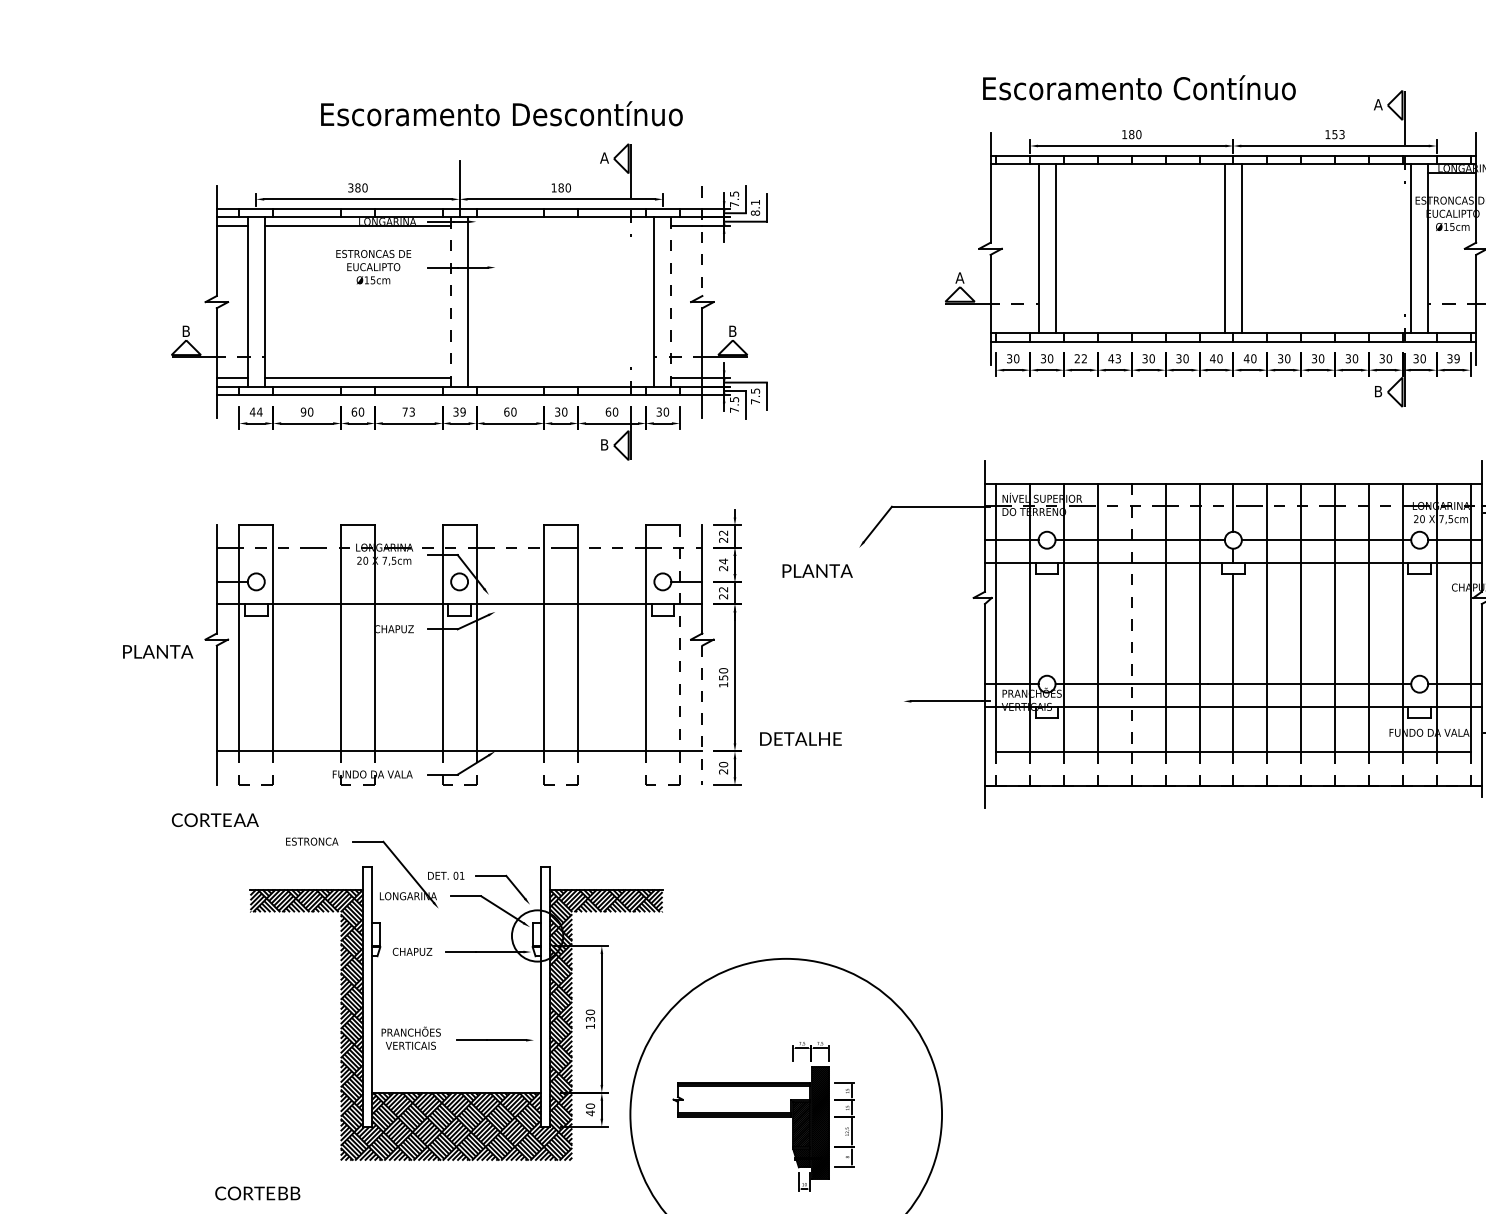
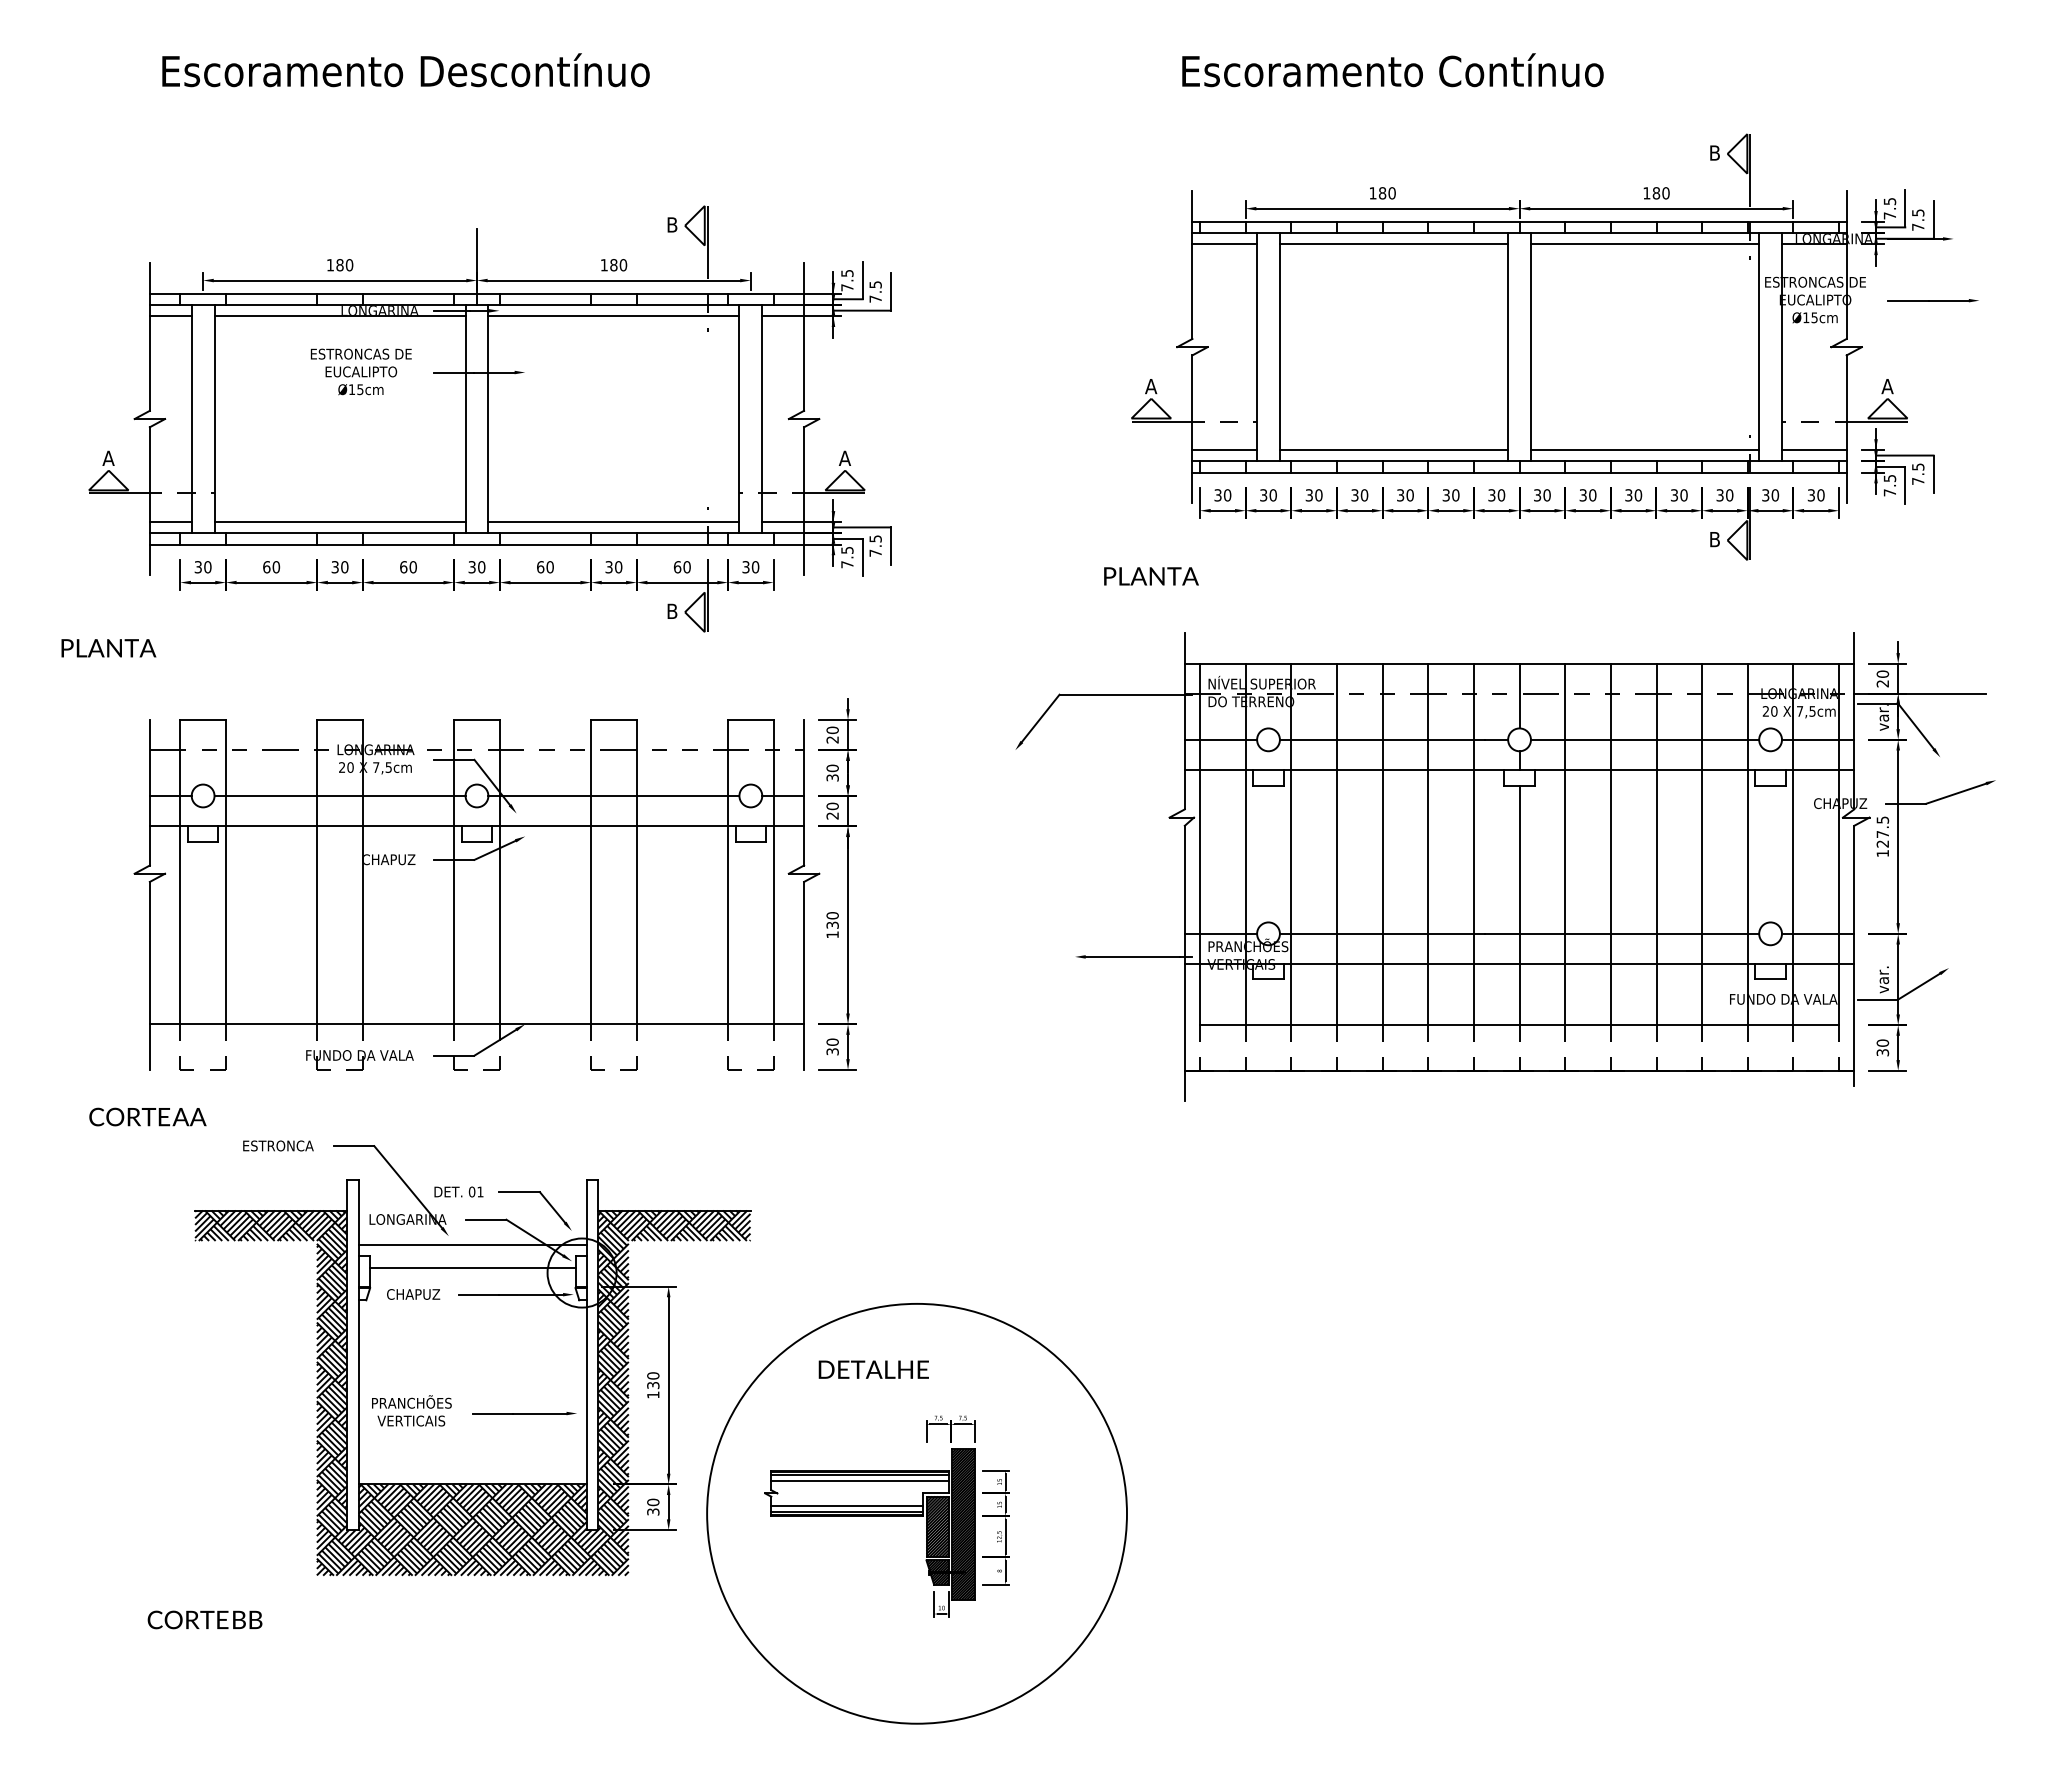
text: (1139, 87) -> (1392, 70), moved
text: (1378, 104) -> (1714, 152), A -> B
text: (501, 113) -> (405, 70), moved
text: (1337, 134) -> (1660, 193), 153 -> 180
text: (604, 157) -> (672, 224), A -> B
line: (1014, 172) -> (1224, 244), added
line: (1139, 172) -> (1393, 244), added
line: (1326, 172) -> (1644, 244), added
text: (350, 188) -> (329, 265), 380 -> 180
text: (755, 207) -> (875, 291), 8.1 -> 7.5
line: (560, 226) -> (613, 316), added
line: (702, 240) -> (804, 336), dashed -> solid
line: (451, 301) -> (465, 418), dashed -> solid
line: (671, 301) -> (762, 418), dashed -> solid
line: (1014, 324) -> (1224, 449), added
line: (1139, 324) -> (1393, 449), added
line: (1326, 324) -> (1644, 449), added
line: (1452, 324) -> (1814, 449), added
text: (186, 330) -> (108, 457), B -> A
text: (732, 330) -> (844, 457), B -> A
text: (1080, 358) -> (1313, 495), 22 -> 30
text: (1114, 358) -> (1359, 495), 43 -> 30
text: (1212, 358) -> (1491, 495), 40 -> 30
text: (1246, 358) -> (1537, 495), 40 -> 30
text: (1456, 358) -> (1820, 495), 39 -> 30
line: (560, 378) -> (613, 521), added
text: (255, 412) -> (202, 567), 44 -> 30
text: (303, 412) -> (266, 567), 90 -> 60
text: (354, 412) -> (335, 567), 60 -> 30
text: (408, 412) -> (408, 567), 73 -> 60
text: (462, 412) -> (481, 567), 39 -> 30
text: (723, 533) -> (832, 730), 22 -> 20
text: (723, 564) -> (832, 772), 24 -> 30
text: (817, 571) -> (1151, 576), moved
line: (357, 581) -> (339, 795), added
line: (560, 581) -> (613, 795), added
text: (723, 589) -> (832, 806), 22 -> 20
line: (1131, 617) -> (1382, 844), dashed -> solid
line: (679, 638) -> (773, 872), dashed -> solid
text: (157, 652) -> (108, 648), moved
text: (723, 677) -> (832, 924), 150 -> 130
line: (702, 715) -> (804, 975), dashed -> solid
text: (800, 738) -> (873, 1369), moved
text: (723, 771) -> (832, 1051), 20 -> 30
line: (456, 914) -> (472, 1244), added
line: (456, 931) -> (472, 1267), added
line: (744, 1090) -> (860, 1481), added
line: (734, 1108) -> (847, 1505), added
text: (590, 1112) -> (653, 1511), 40 -> 30

